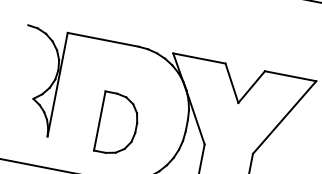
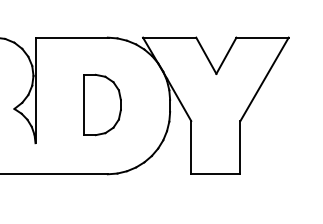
part: (118, 124) -> (102, 104), moved

